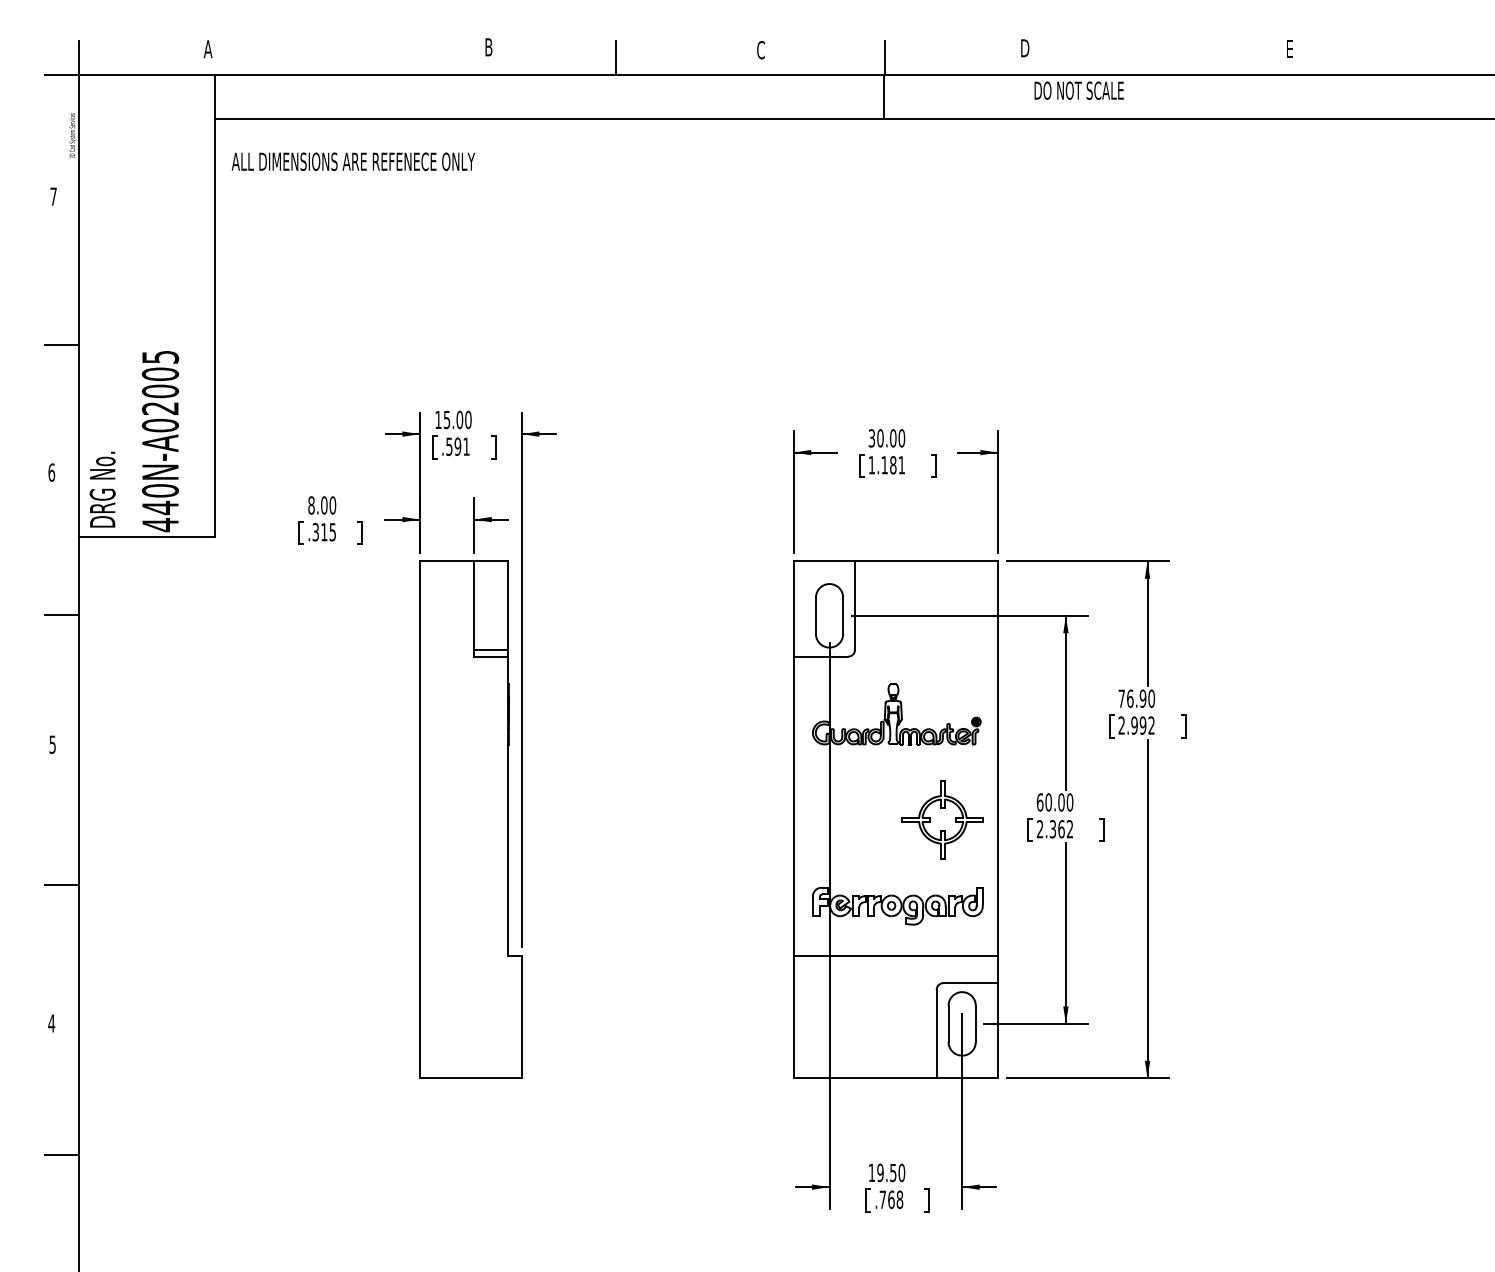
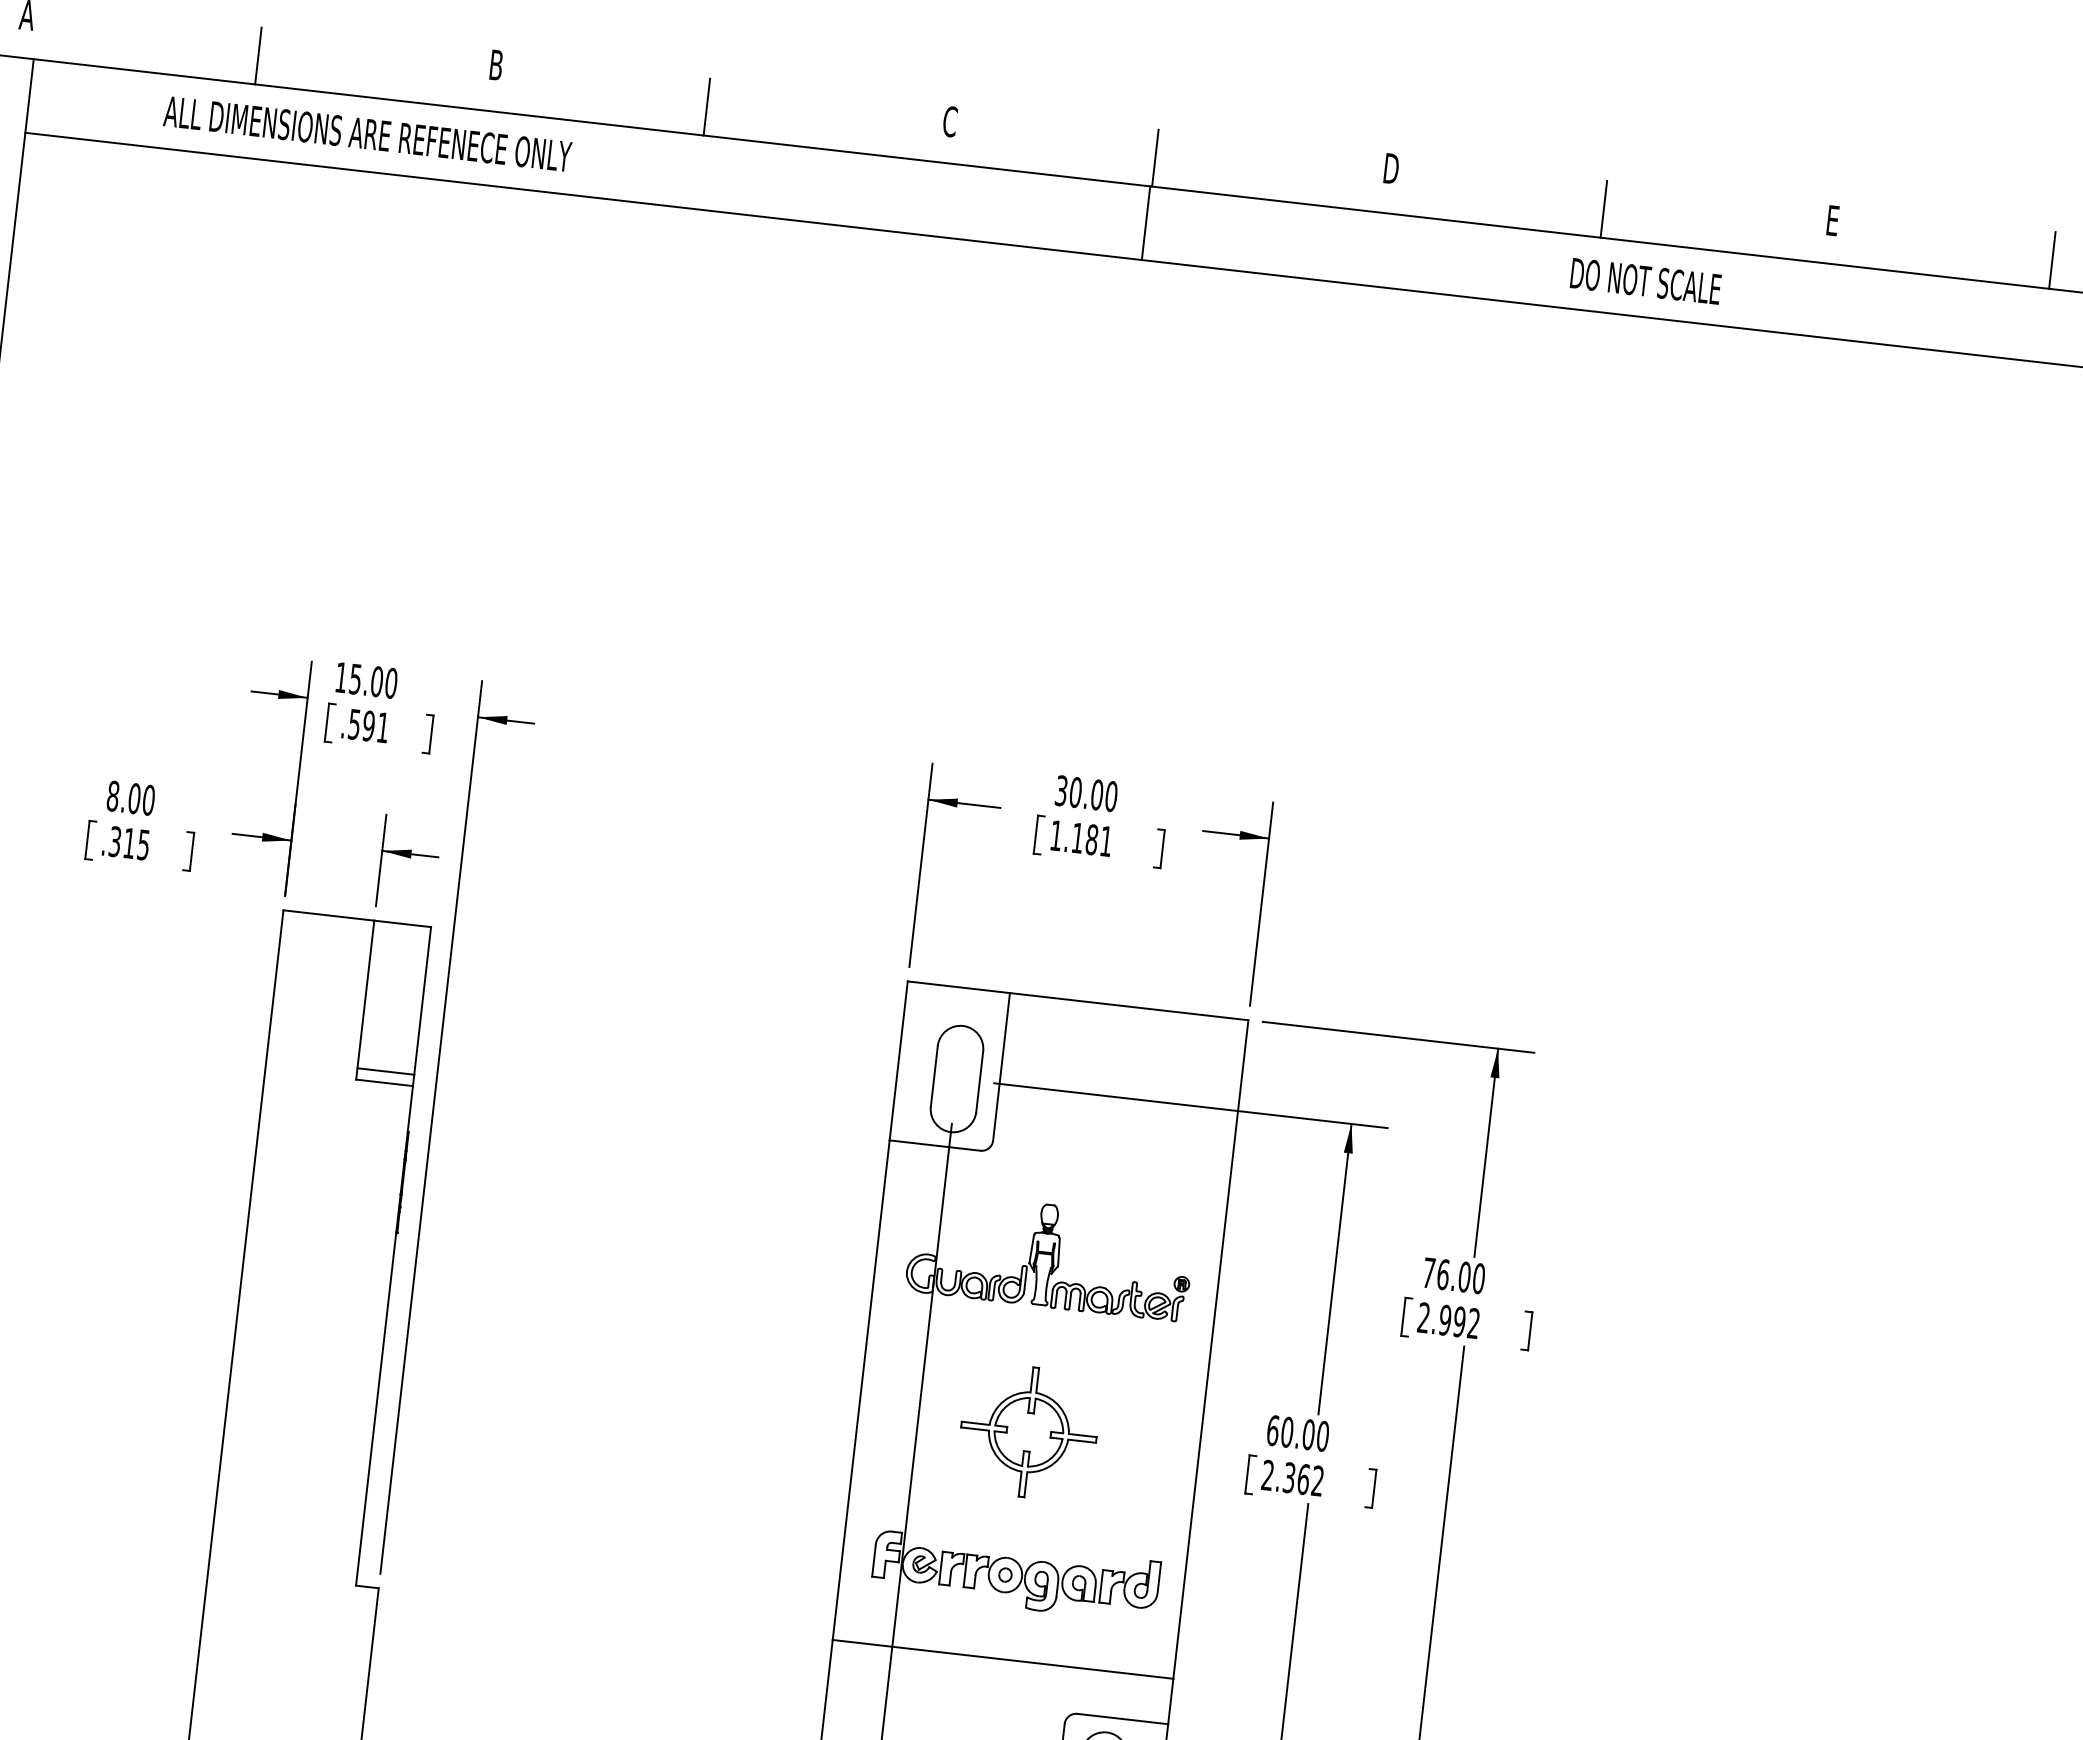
line: (347, 57) -> (258, 55), added
line: (1153, 57) -> (1604, 208), added
line: (1422, 57) -> (2053, 259), added
text: (1078, 90) -> (1644, 280), moved
text: (352, 161) -> (366, 133), moved
text: (1142, 698) -> (1463, 1276), 76.90 -> 76.00
part: (942, 819) -> (1028, 1431), moved

